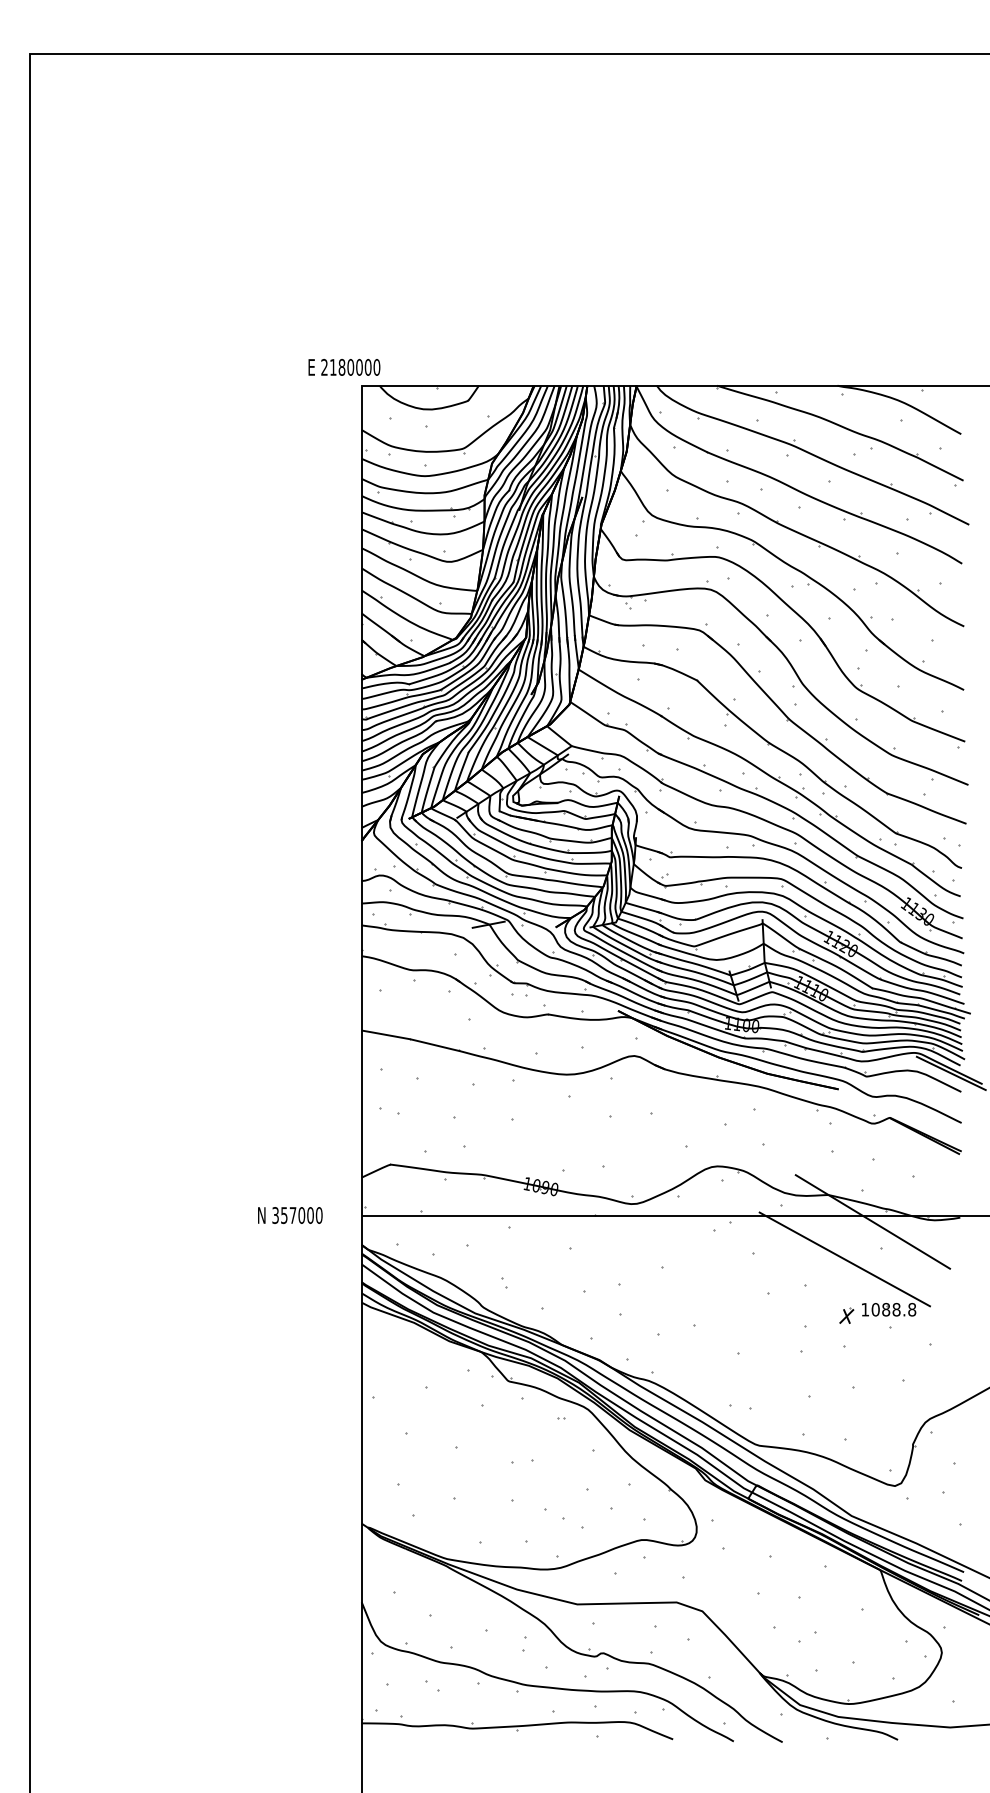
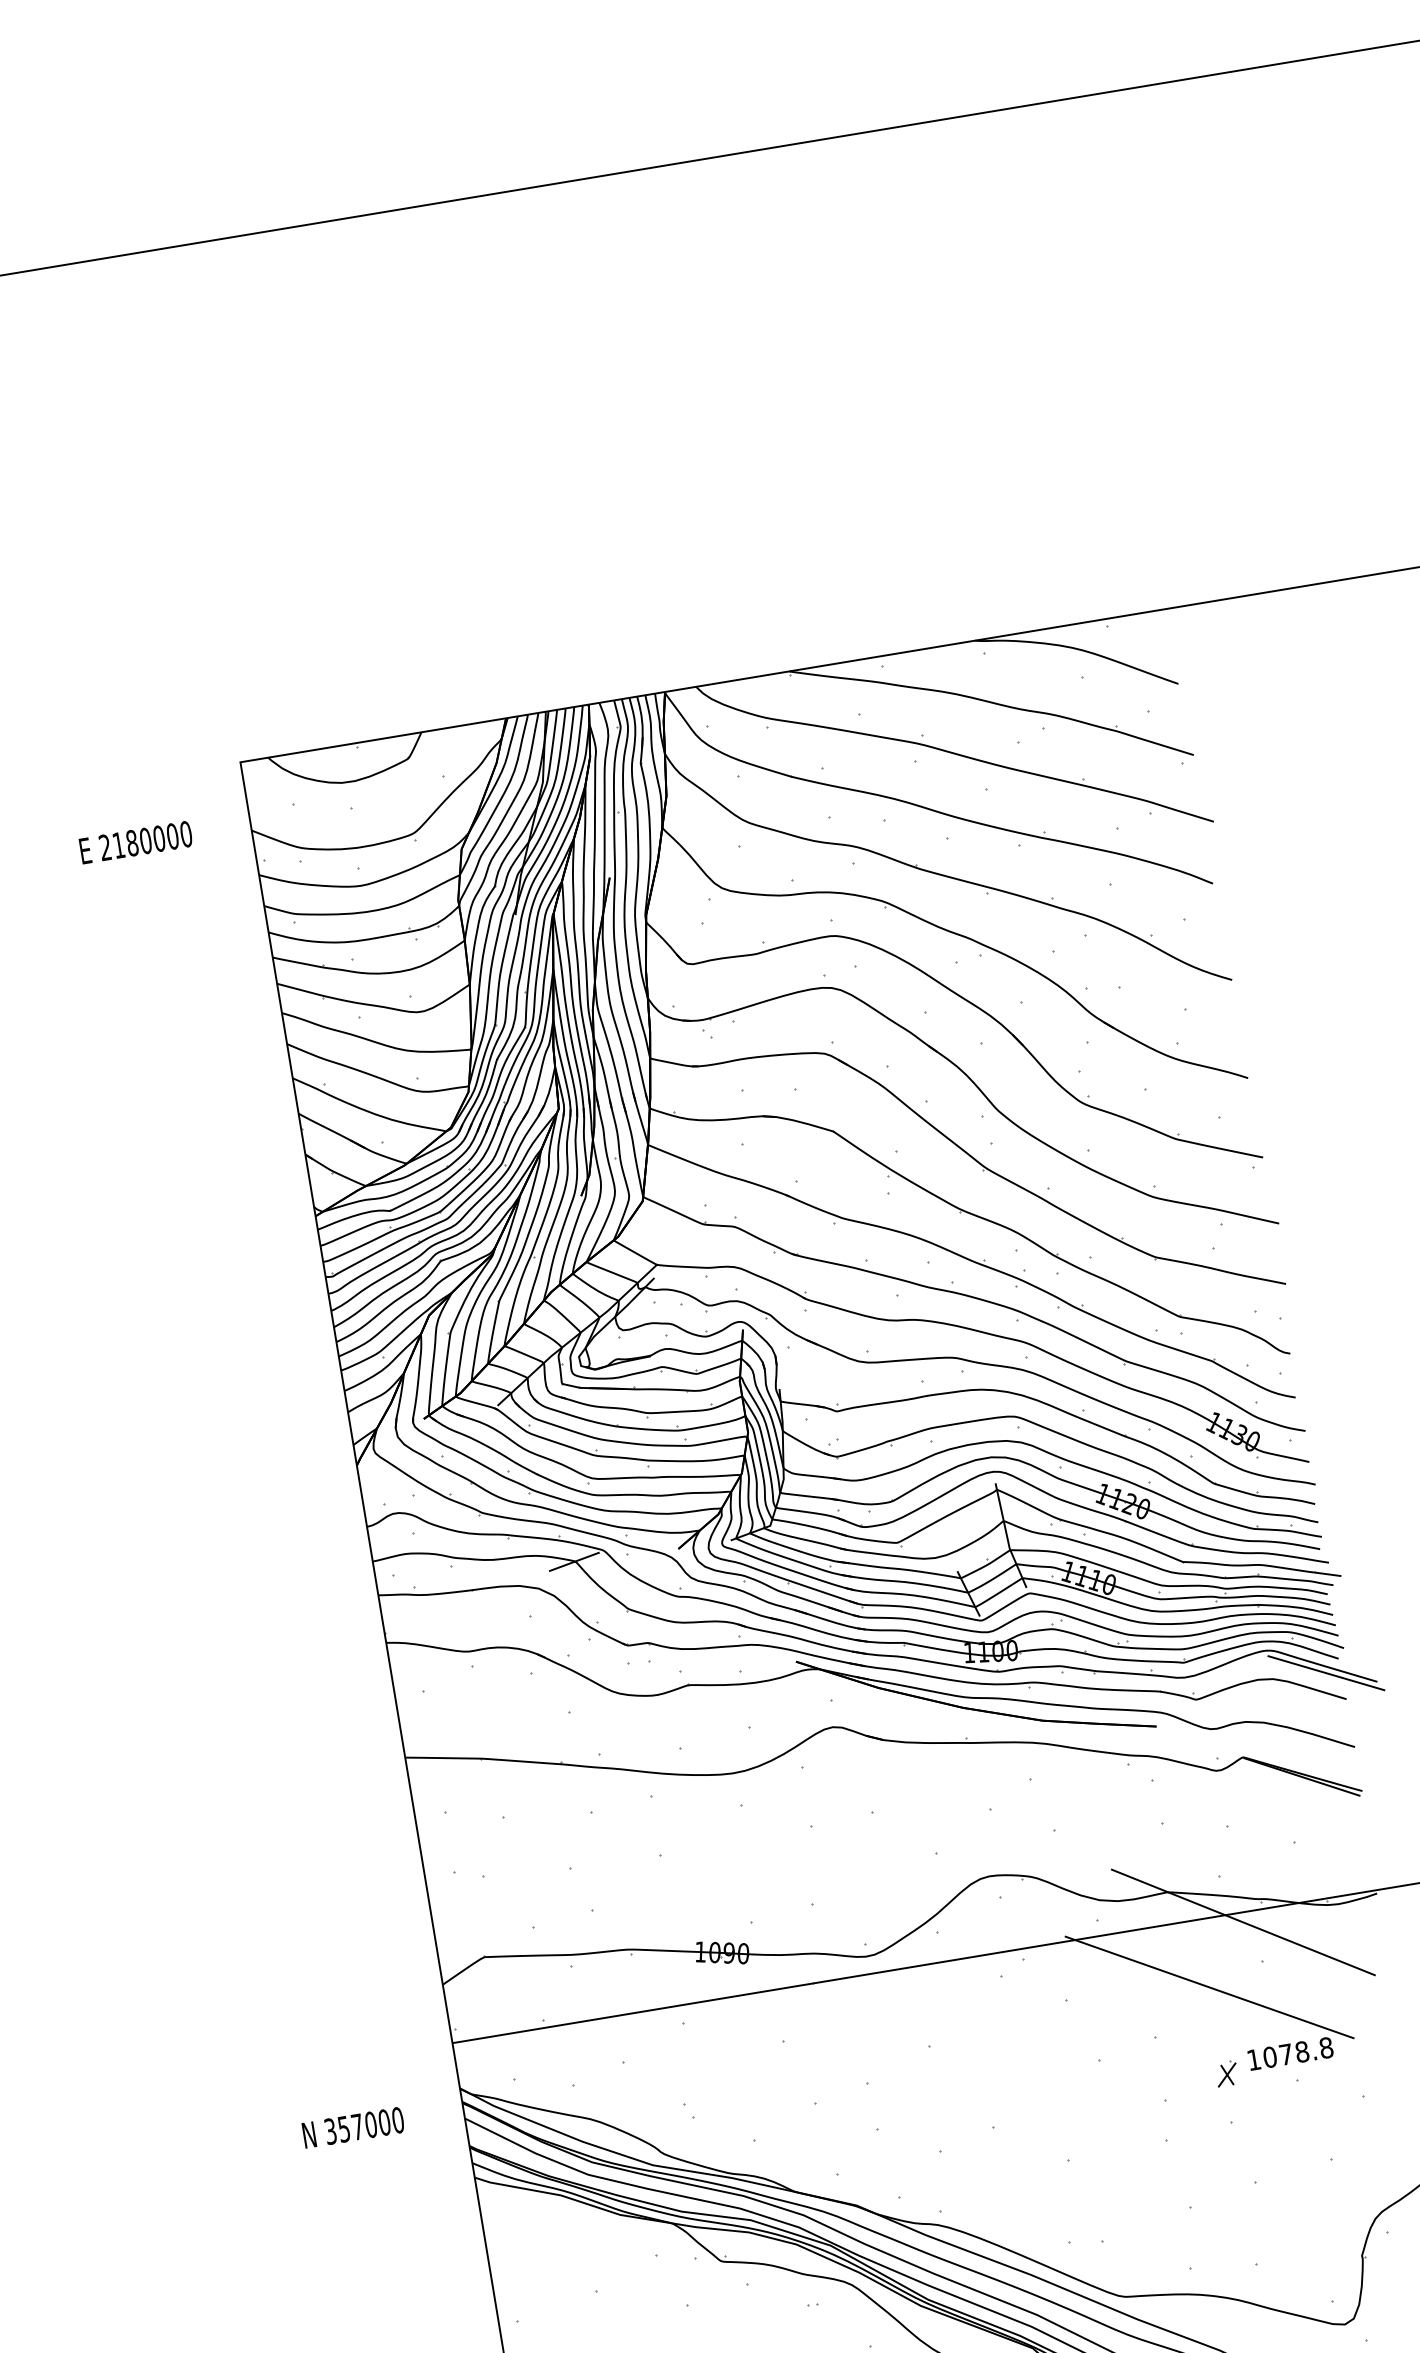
text: (344, 367) -> (136, 842), moved
text: (290, 1215) -> (353, 2127), moved
text: (886, 1309) -> (1286, 2054), 1088.8 -> 1078.8

